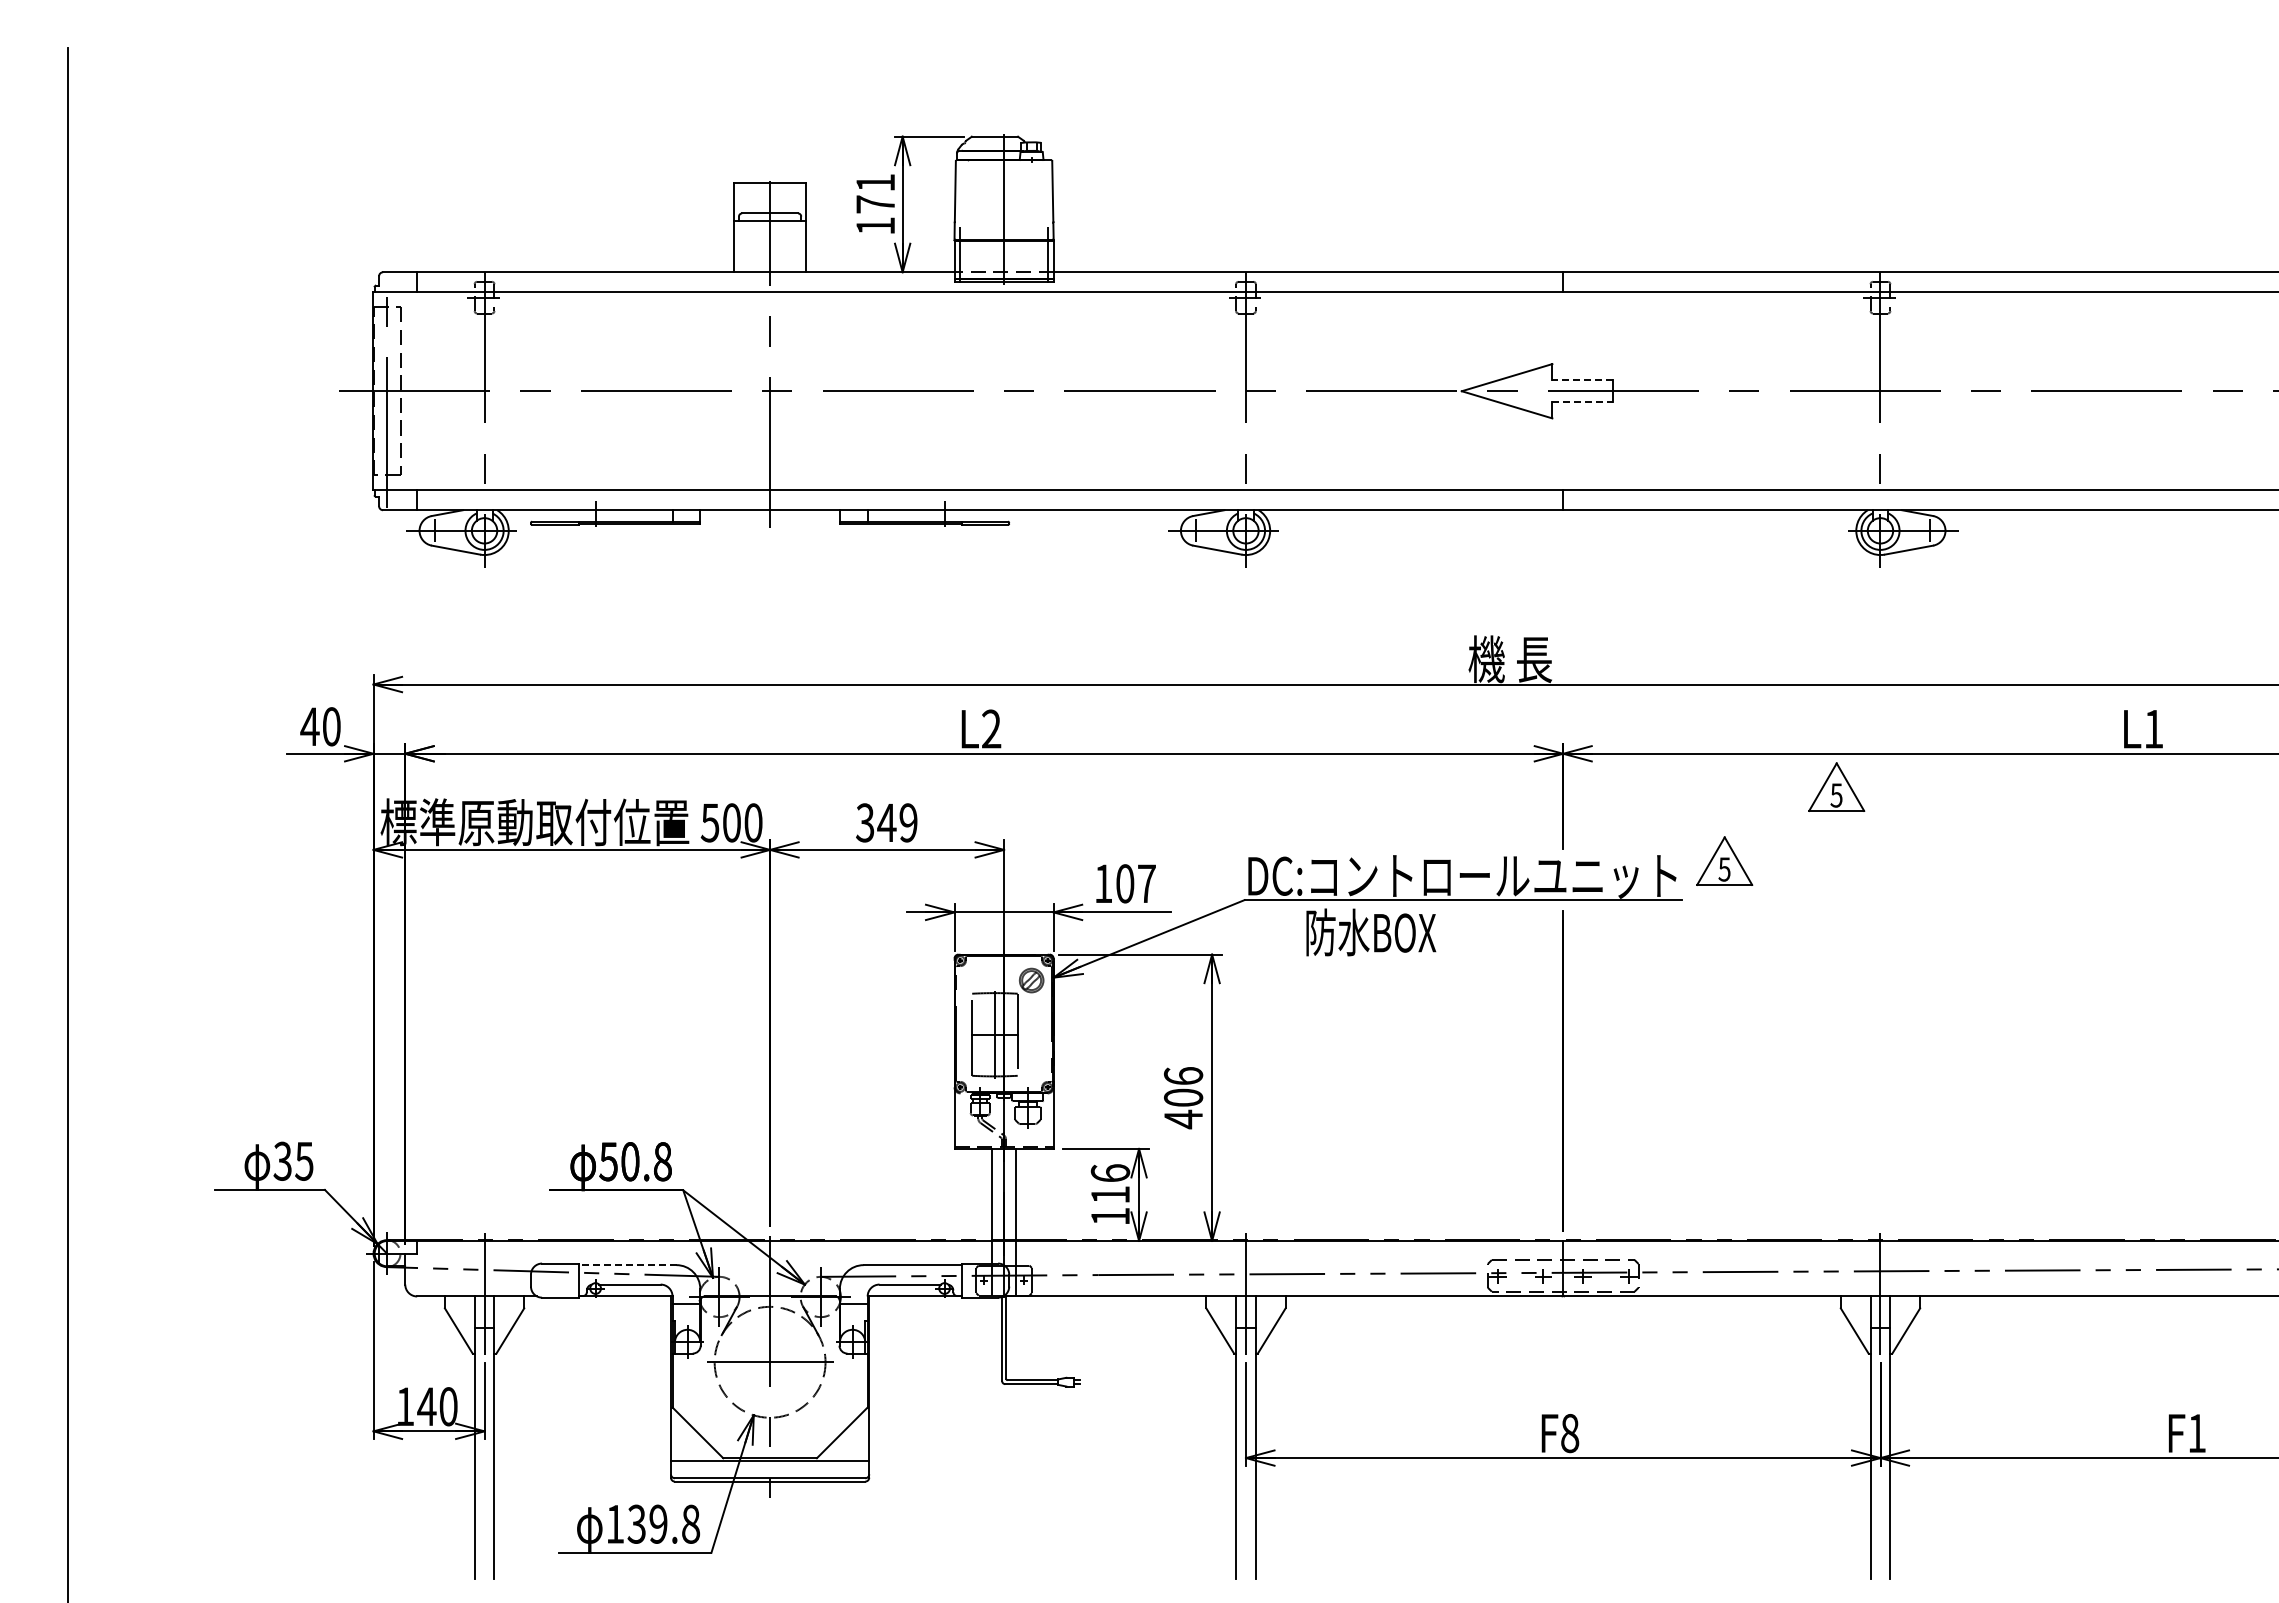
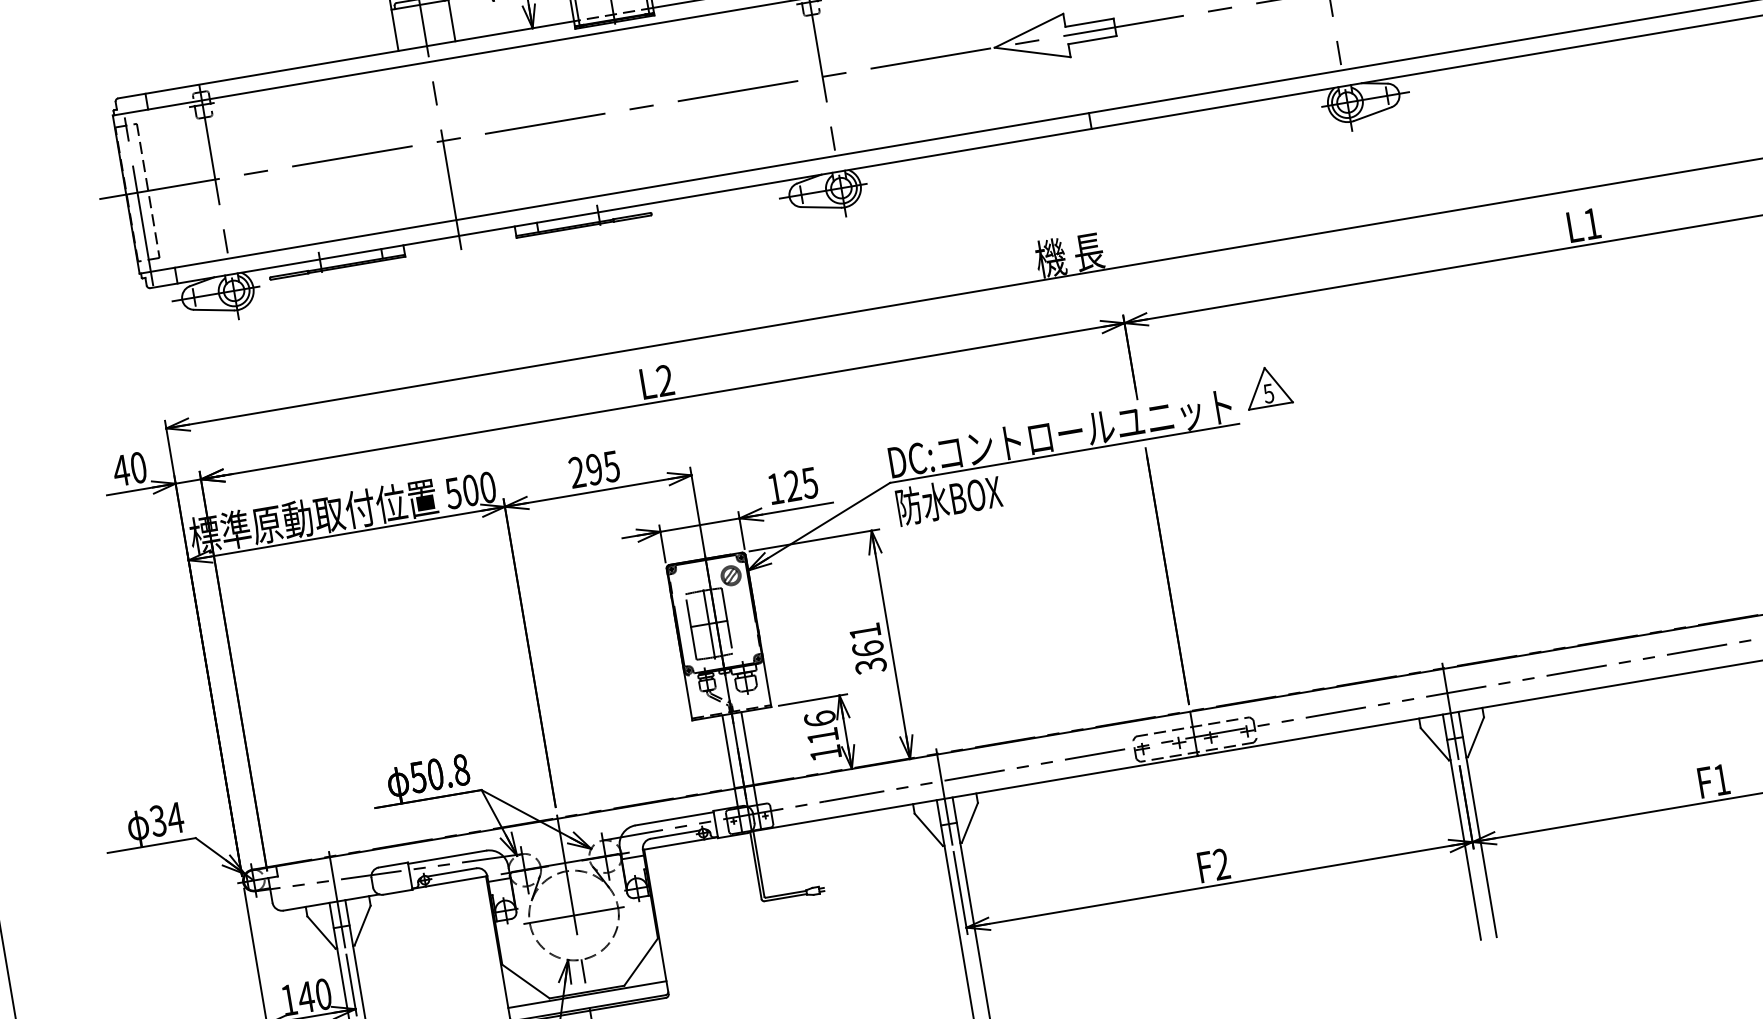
line: (1582, 380) -> (1089, 22), dashed -> solid
line: (1583, 402) -> (1093, 40), dashed -> solid
part: (1836, 786) -> (1346, 312), removed
text: (886, 822) -> (594, 469), 349 -> 295
text: (1135, 883) -> (800, 484), 107 -> 125
text: (1371, 932) -> (949, 499), moved
text: (1183, 1098) -> (868, 649), 406 -> 361
text: (304, 1161) -> (175, 818), 35 -> 34
line: (627, 1265) -> (447, 857), dashed -> solid
text: (1570, 1433) -> (1222, 864), F8 -> F2

